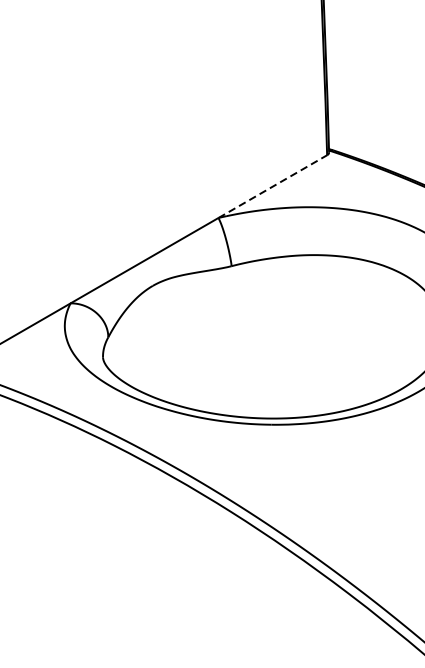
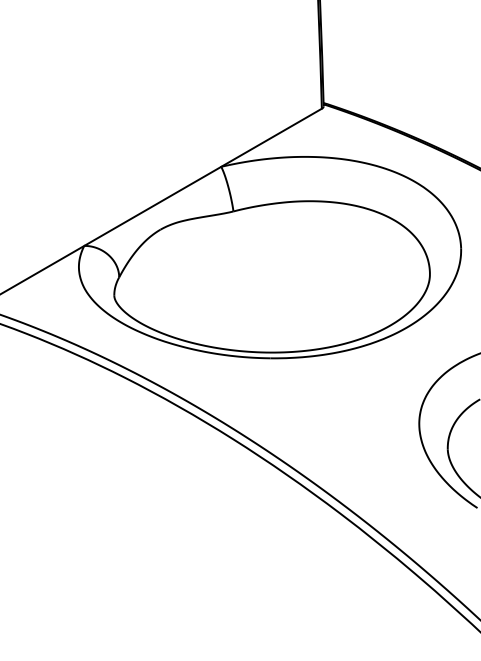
line: (272, 186) -> (271, 137), dashed -> solid

